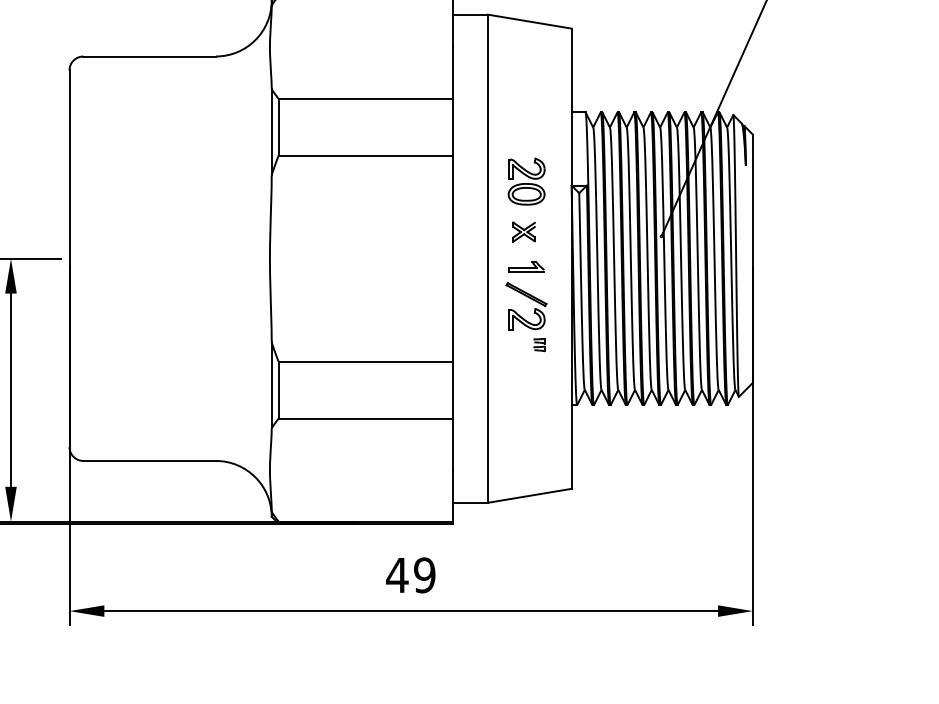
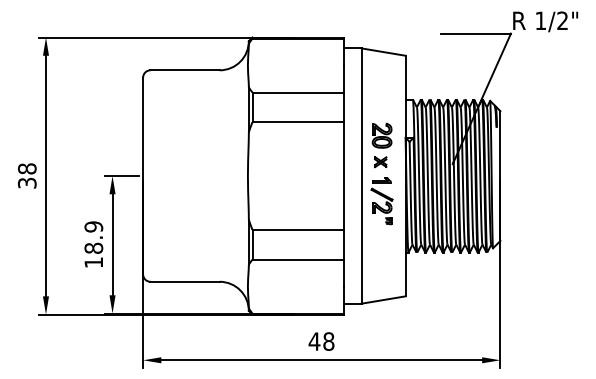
text: (424, 575) -> (328, 341), 49 -> 48

